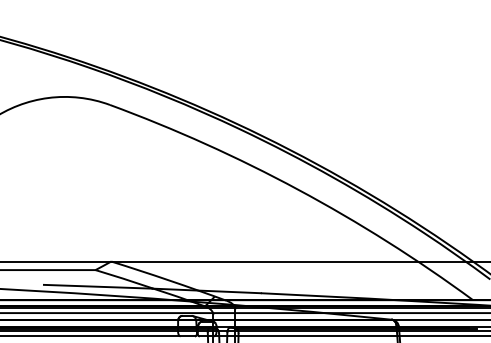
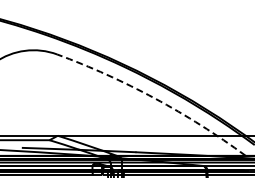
arc: (297, 189) -> (154, 98), solid -> dashed

